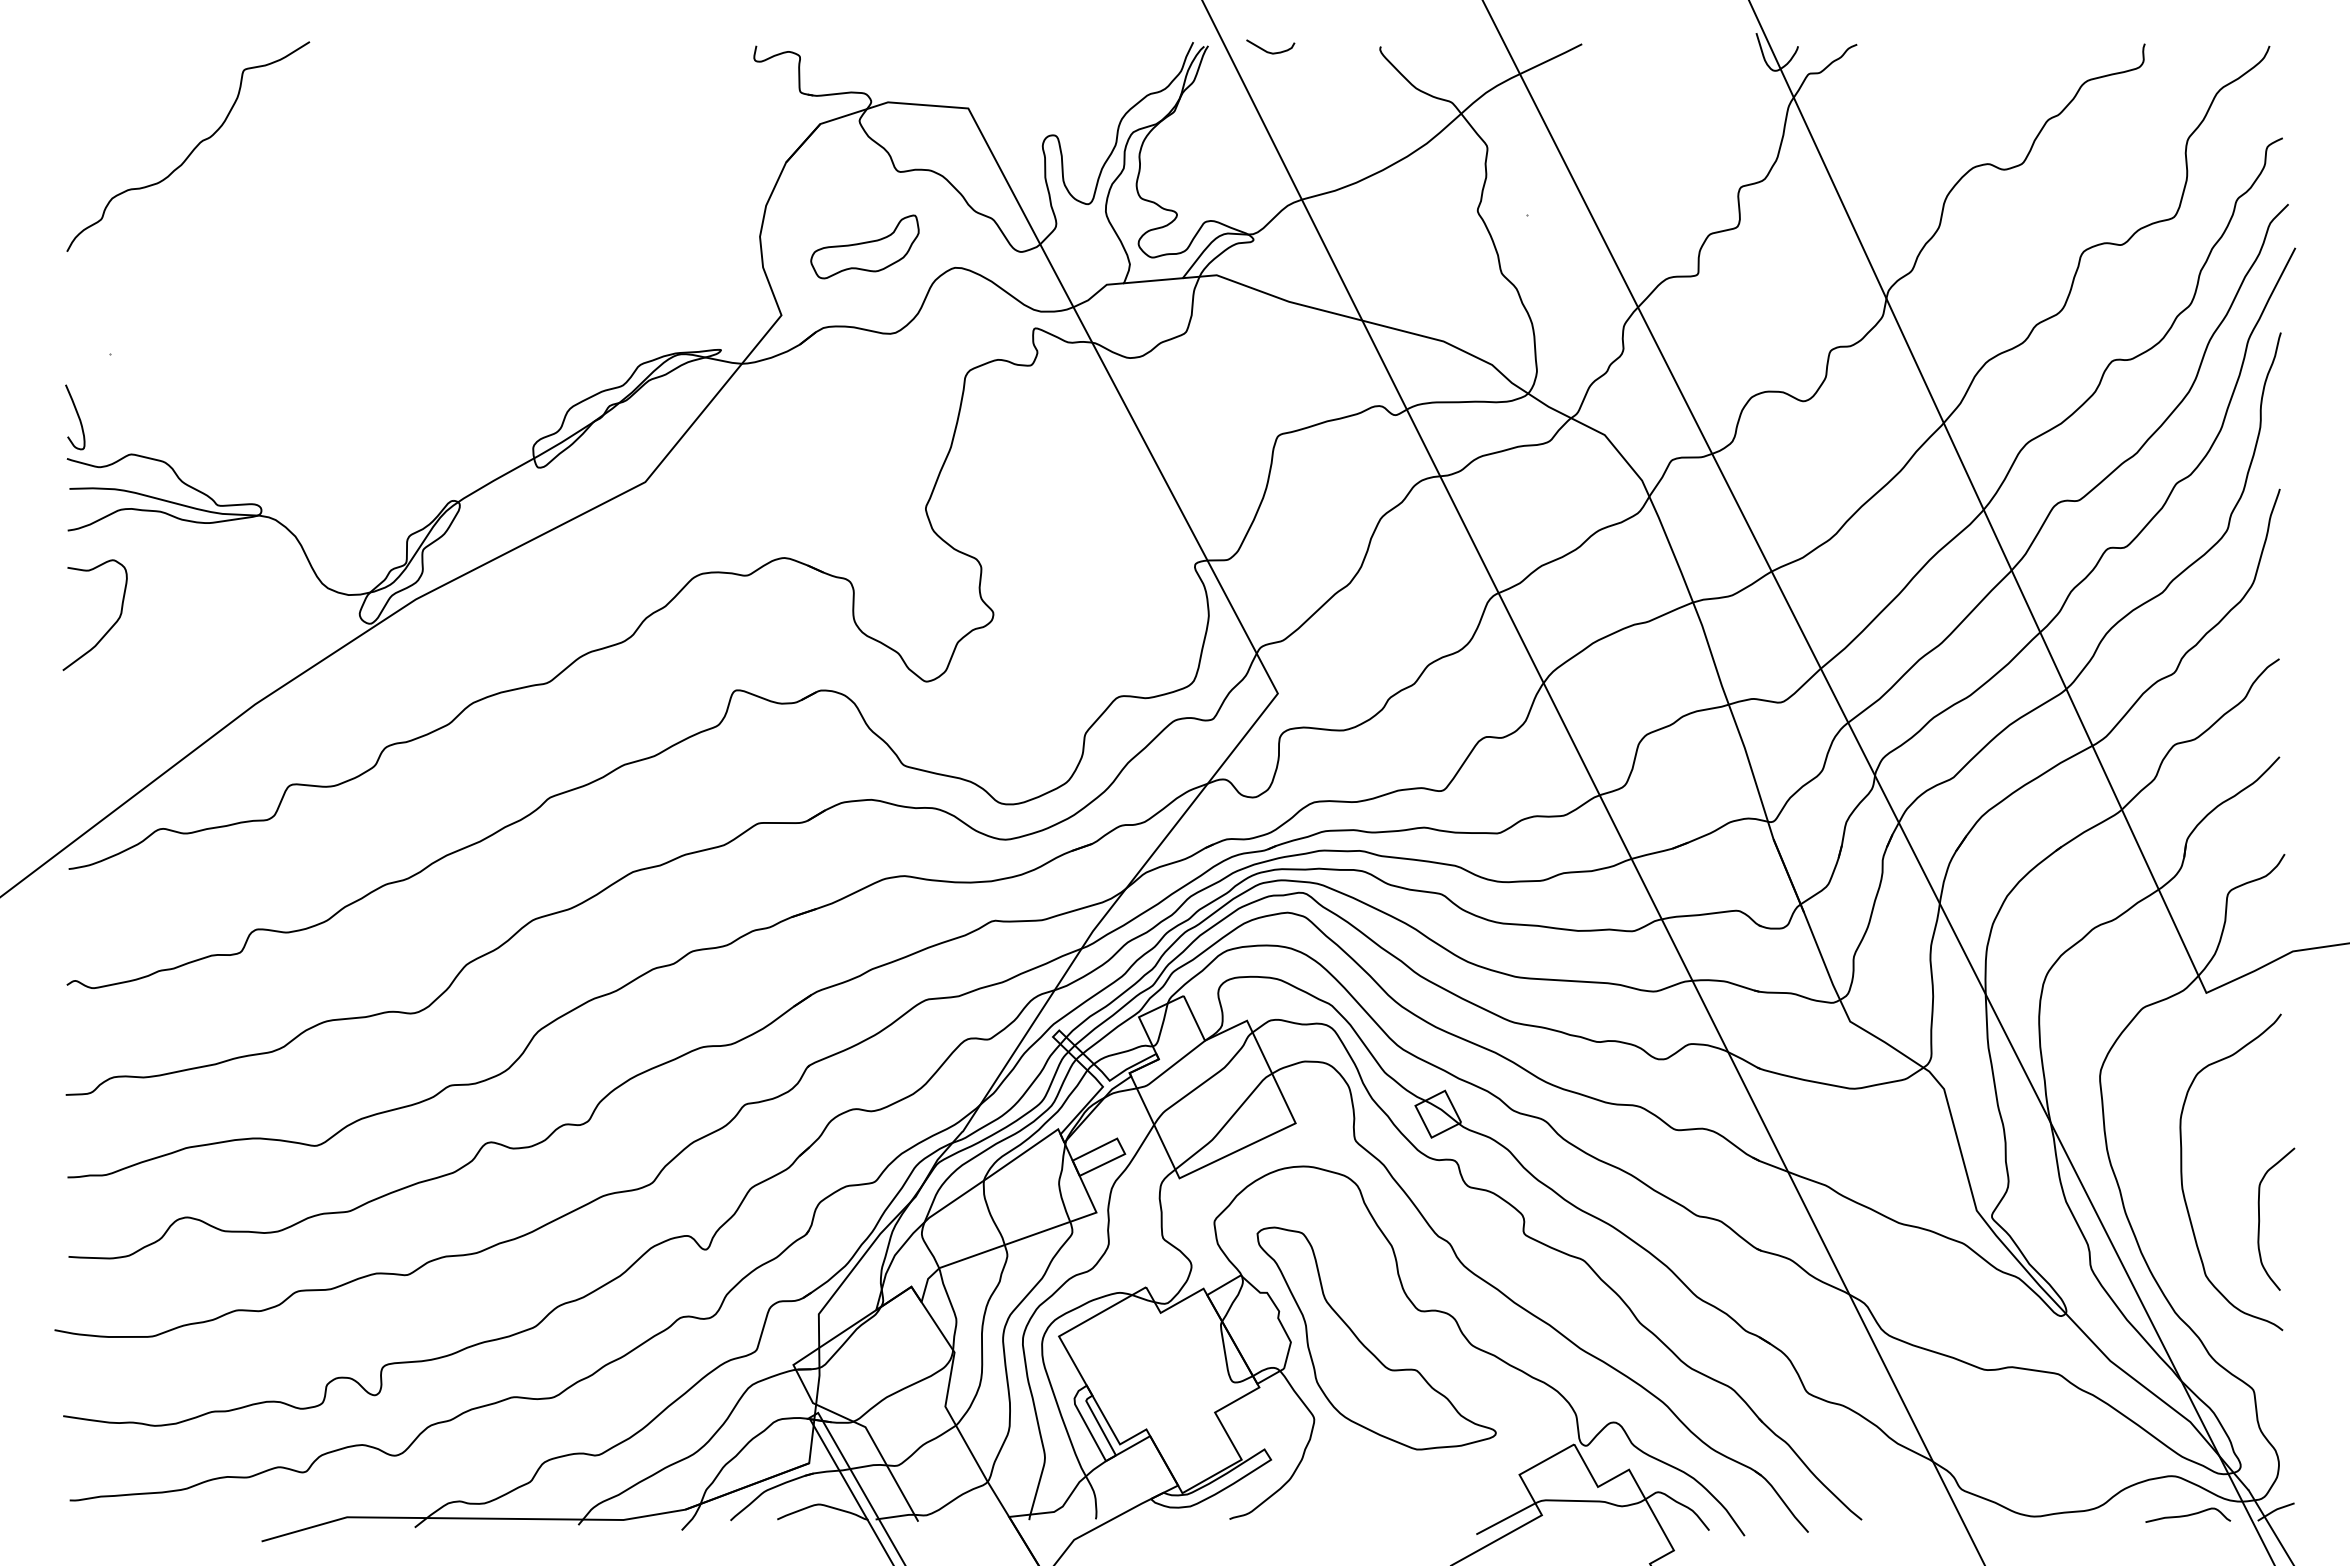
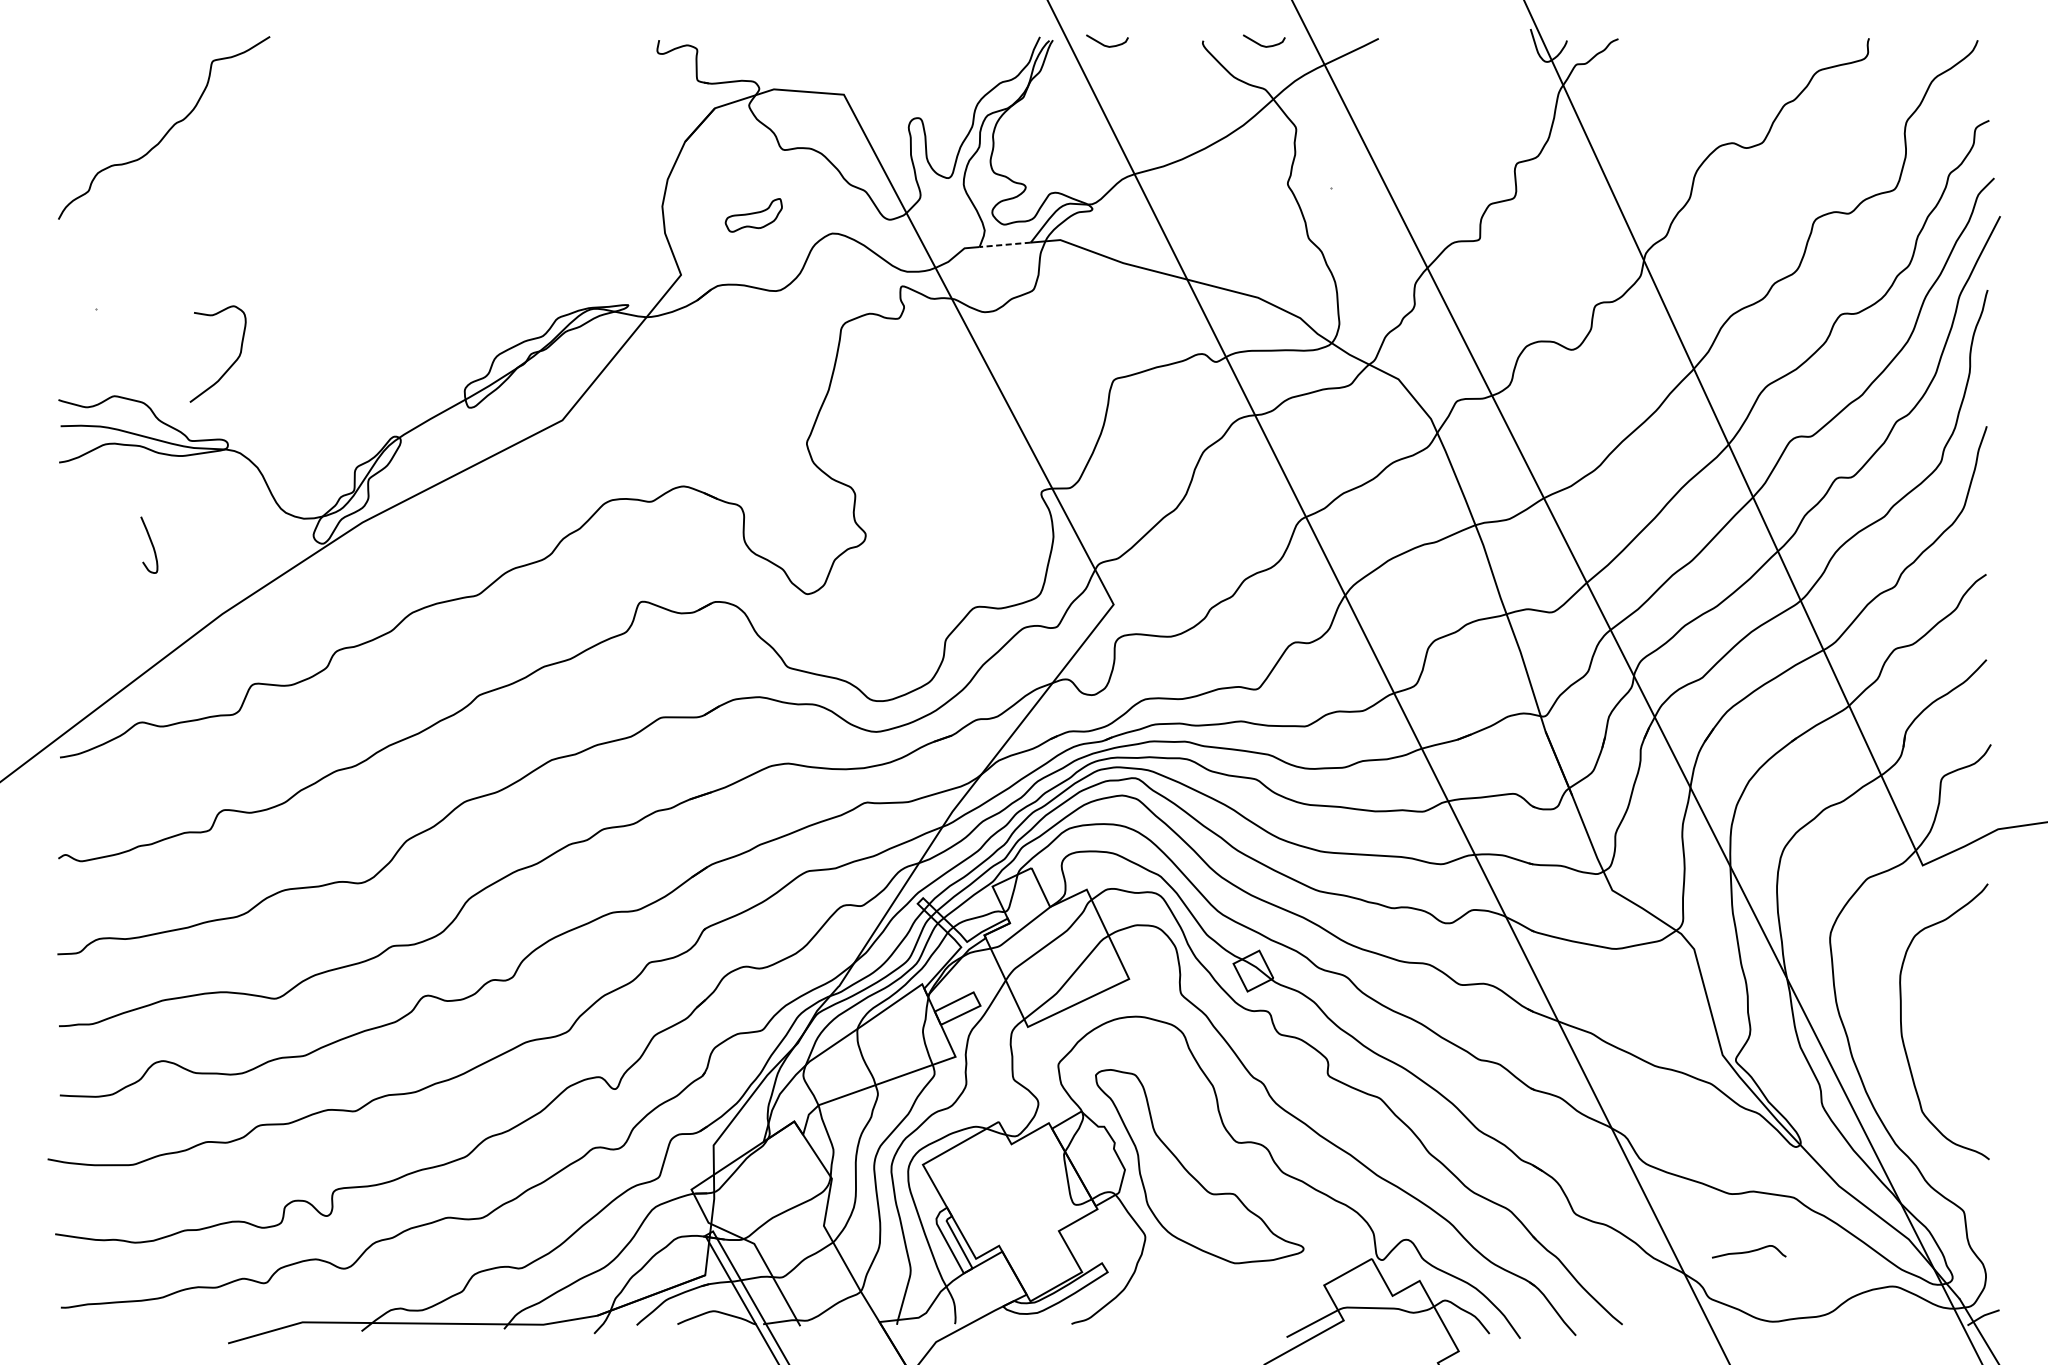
curve: (1449, 51) -> (1263, 45), added
part: (864, 246) -> (753, 214), size x0.6
line: (1153, 280) -> (1005, 244), solid -> dashed
curve: (77, 416) -> (151, 544), moved
curve: (109, 628) -> (230, 365), moved
curve: (2260, 1220) -> (1969, 1063), removed
curve: (2188, 1514) -> (1749, 1251), moved

